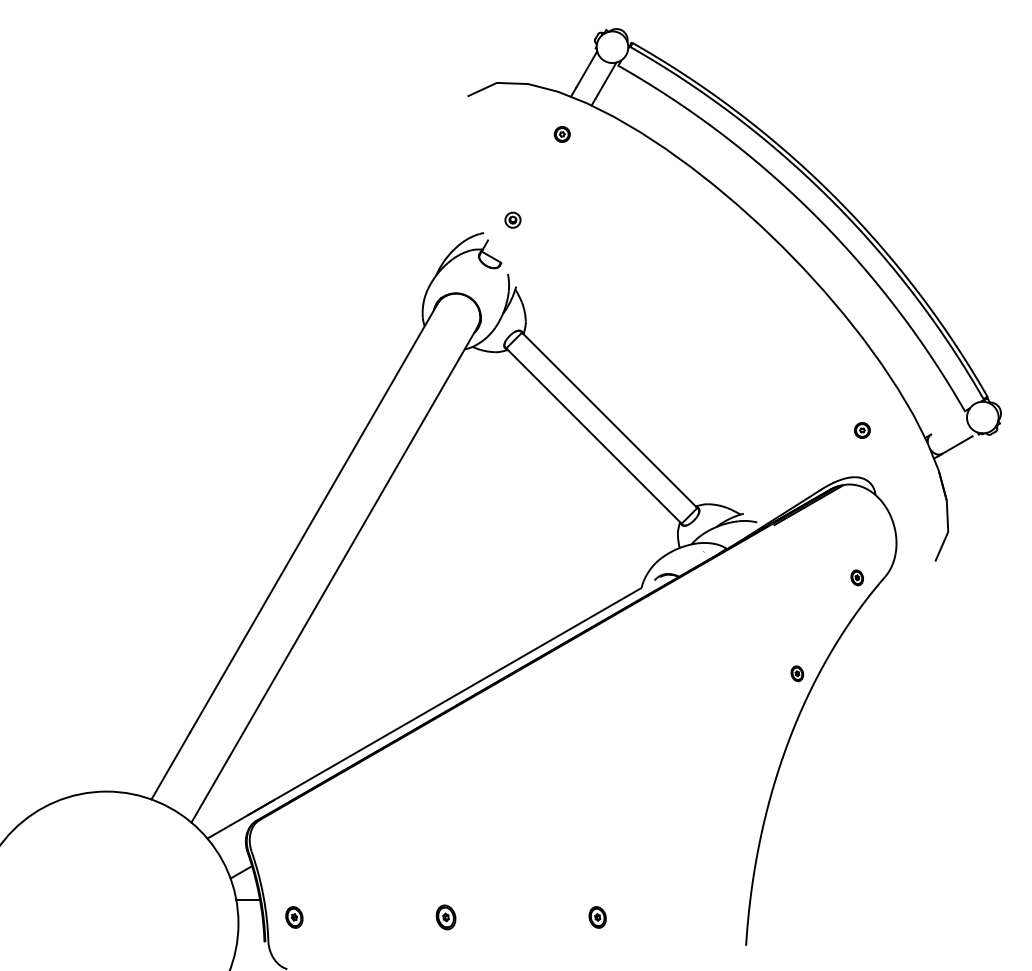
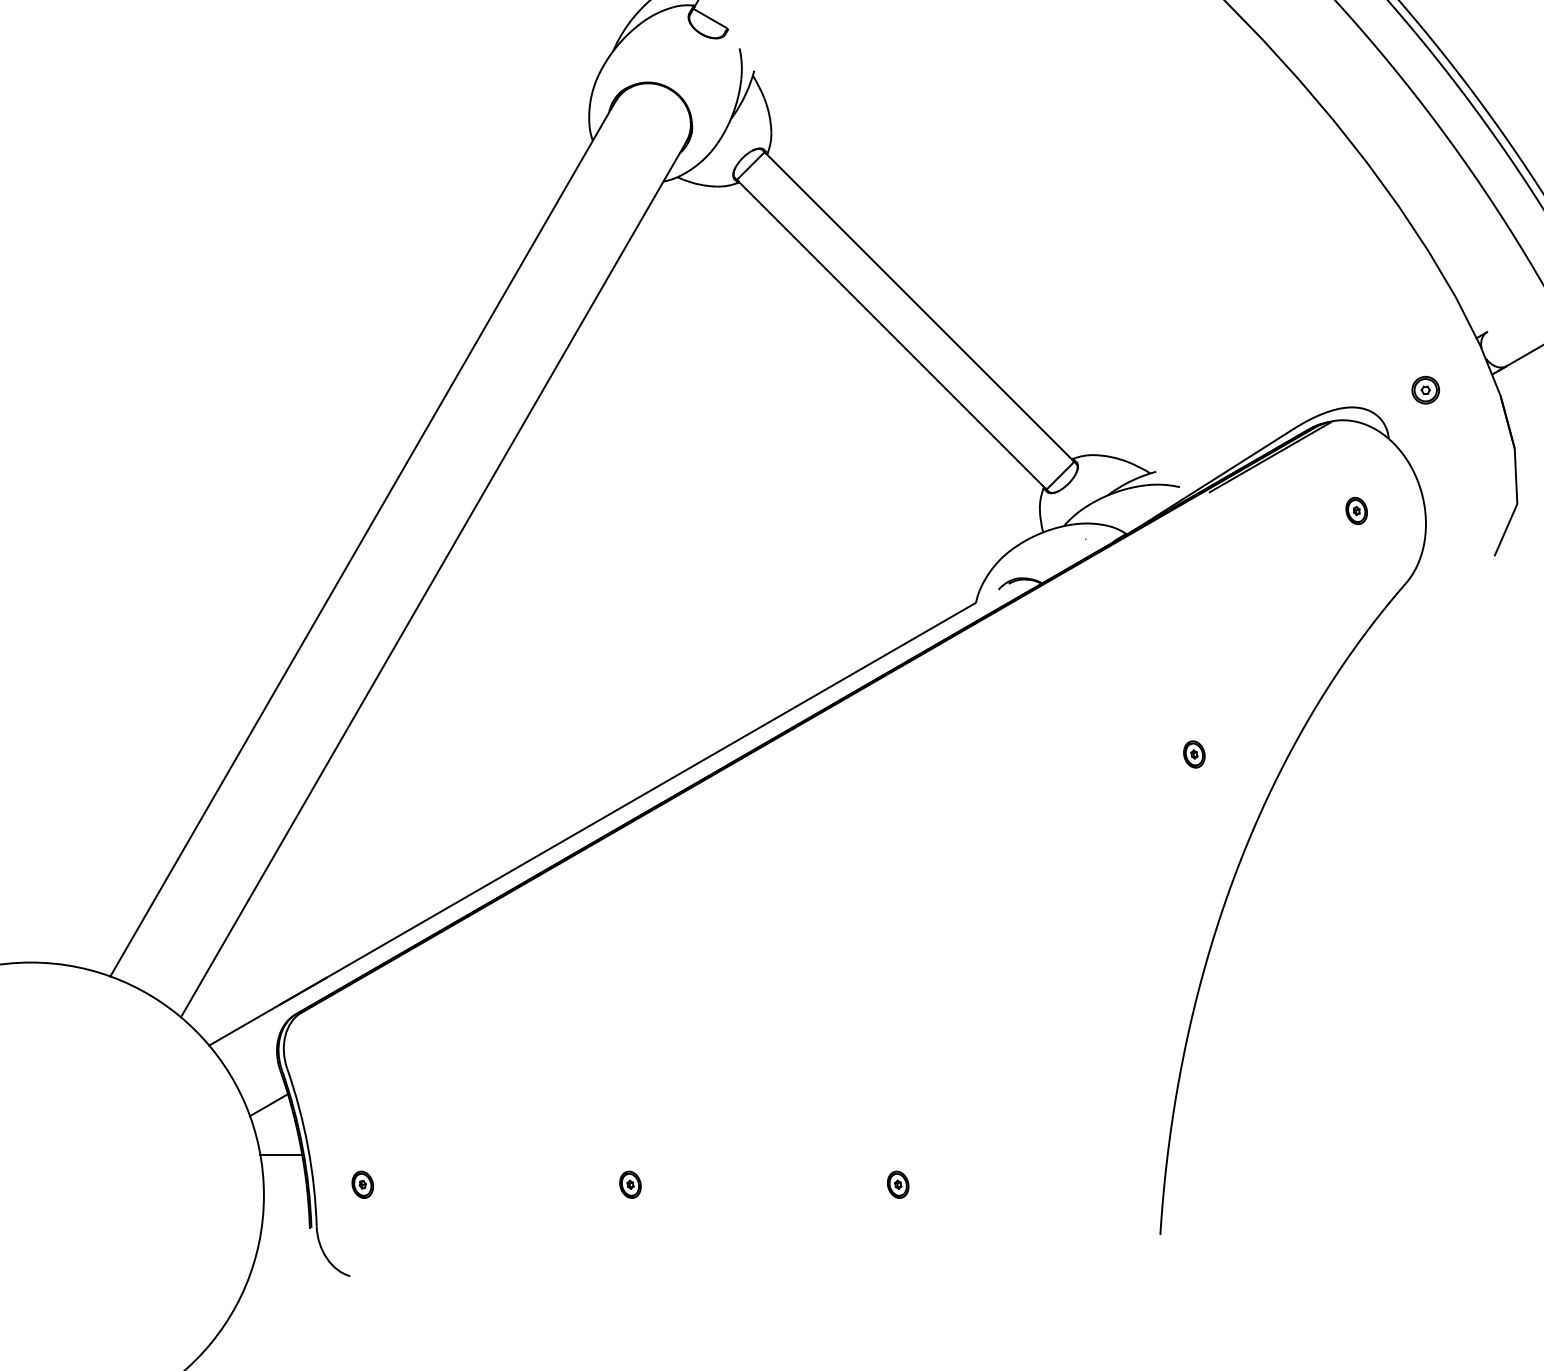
part: (861, 430) -> (1424, 390), moved
part: (856, 577) -> (1355, 510), moved
part: (797, 673) -> (1194, 753), moved
part: (294, 917) -> (362, 1184), size x0.71
part: (445, 917) -> (629, 1184), size x0.62
part: (597, 917) -> (897, 1184), size x0.71

